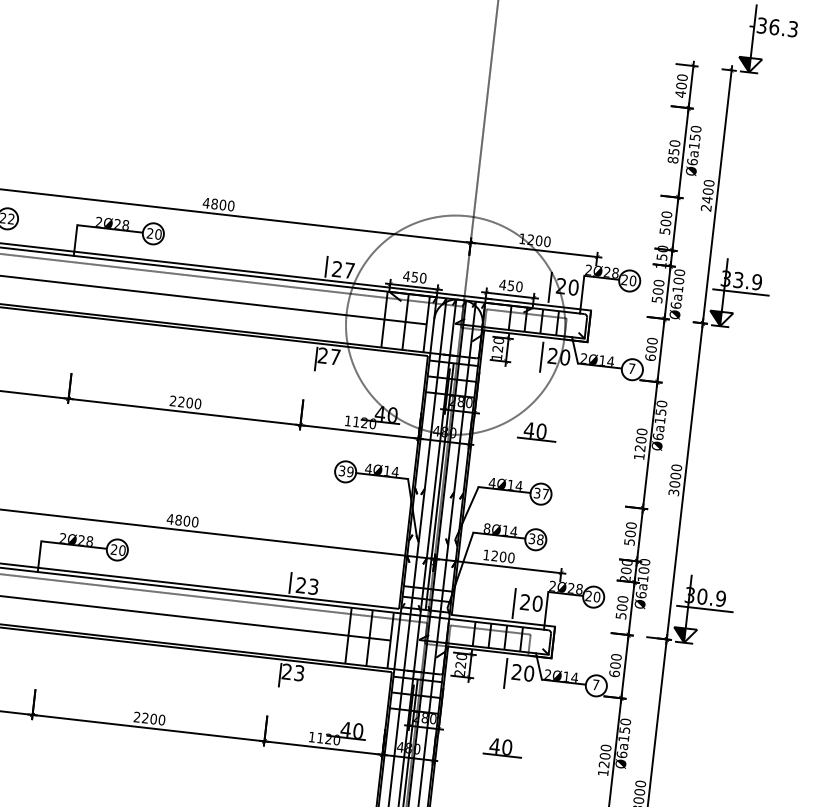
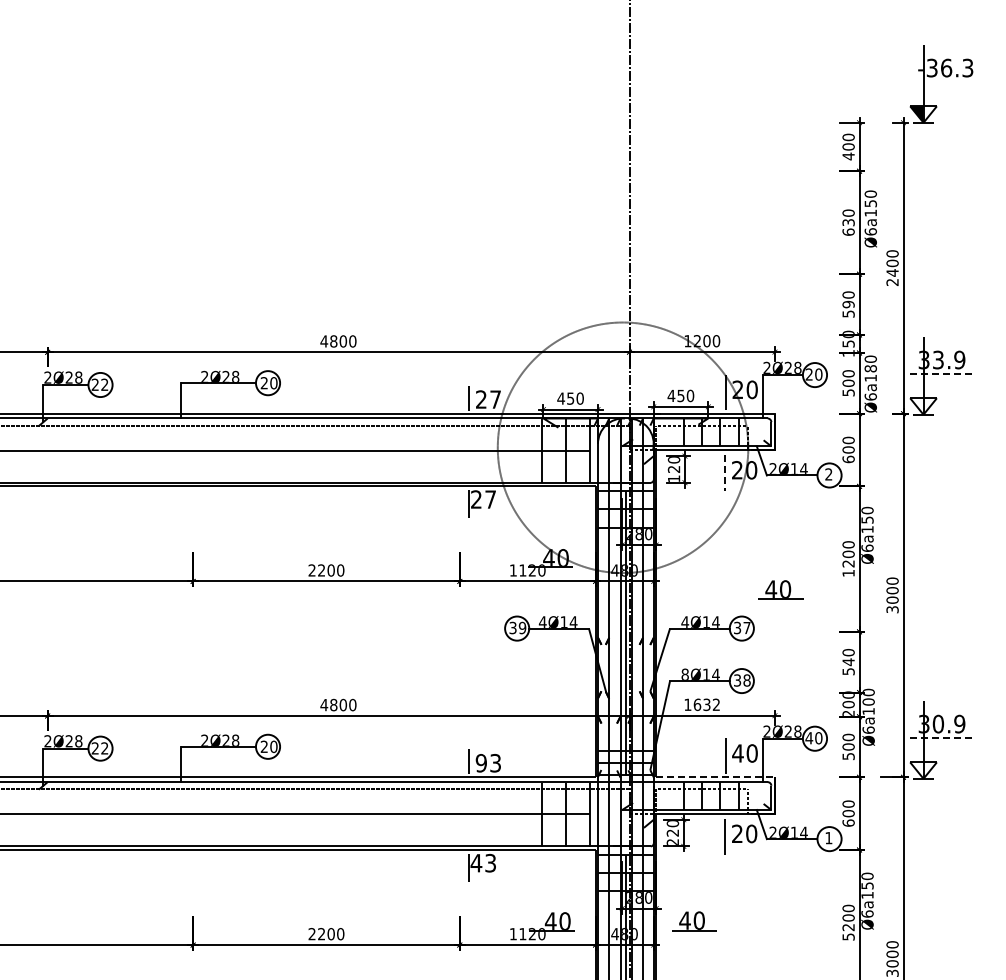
text: (673, 156) -> (848, 227), 850 -> 630
text: (665, 222) -> (848, 304), 500 -> 590
text: (678, 280) -> (870, 368), Ø6a100 -> Ø6a180
line: (740, 292) -> (942, 373), solid -> dashed
fill: (714, 318) -> (916, 406), removed
line: (541, 357) -> (724, 473), solid -> dashed
text: (631, 368) -> (828, 474), 7 -> 2
part: (537, 431) -> (780, 589), moved
text: (630, 534) -> (848, 662), 500 -> 540
text: (502, 556) -> (706, 704), 1200 -> 1632
text: (300, 585) -> (480, 763), 23 -> 93
text: (588, 596) -> (809, 738), 20 -> 40
text: (524, 602) -> (737, 753), 20 -> 40
line: (704, 608) -> (942, 737), solid -> dashed
line: (504, 621) -> (716, 777), solid -> dashed
fill: (678, 634) -> (916, 770), removed
text: (287, 671) -> (476, 862), 23 -> 43
text: (595, 685) -> (828, 838), 7 -> 1
part: (502, 747) -> (694, 921), moved
text: (603, 772) -> (848, 936), 1200 -> 5200

